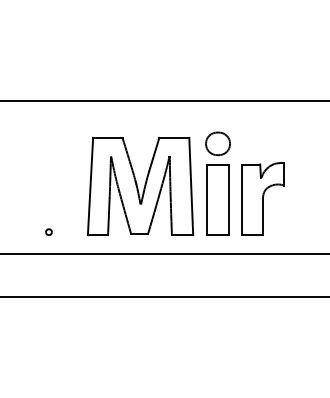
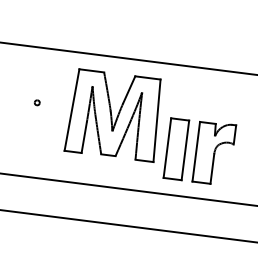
part: (217, 143) -> (181, 101), removed
part: (140, 186) -> (114, 115), moved
part: (48, 231) -> (36, 102), moved

